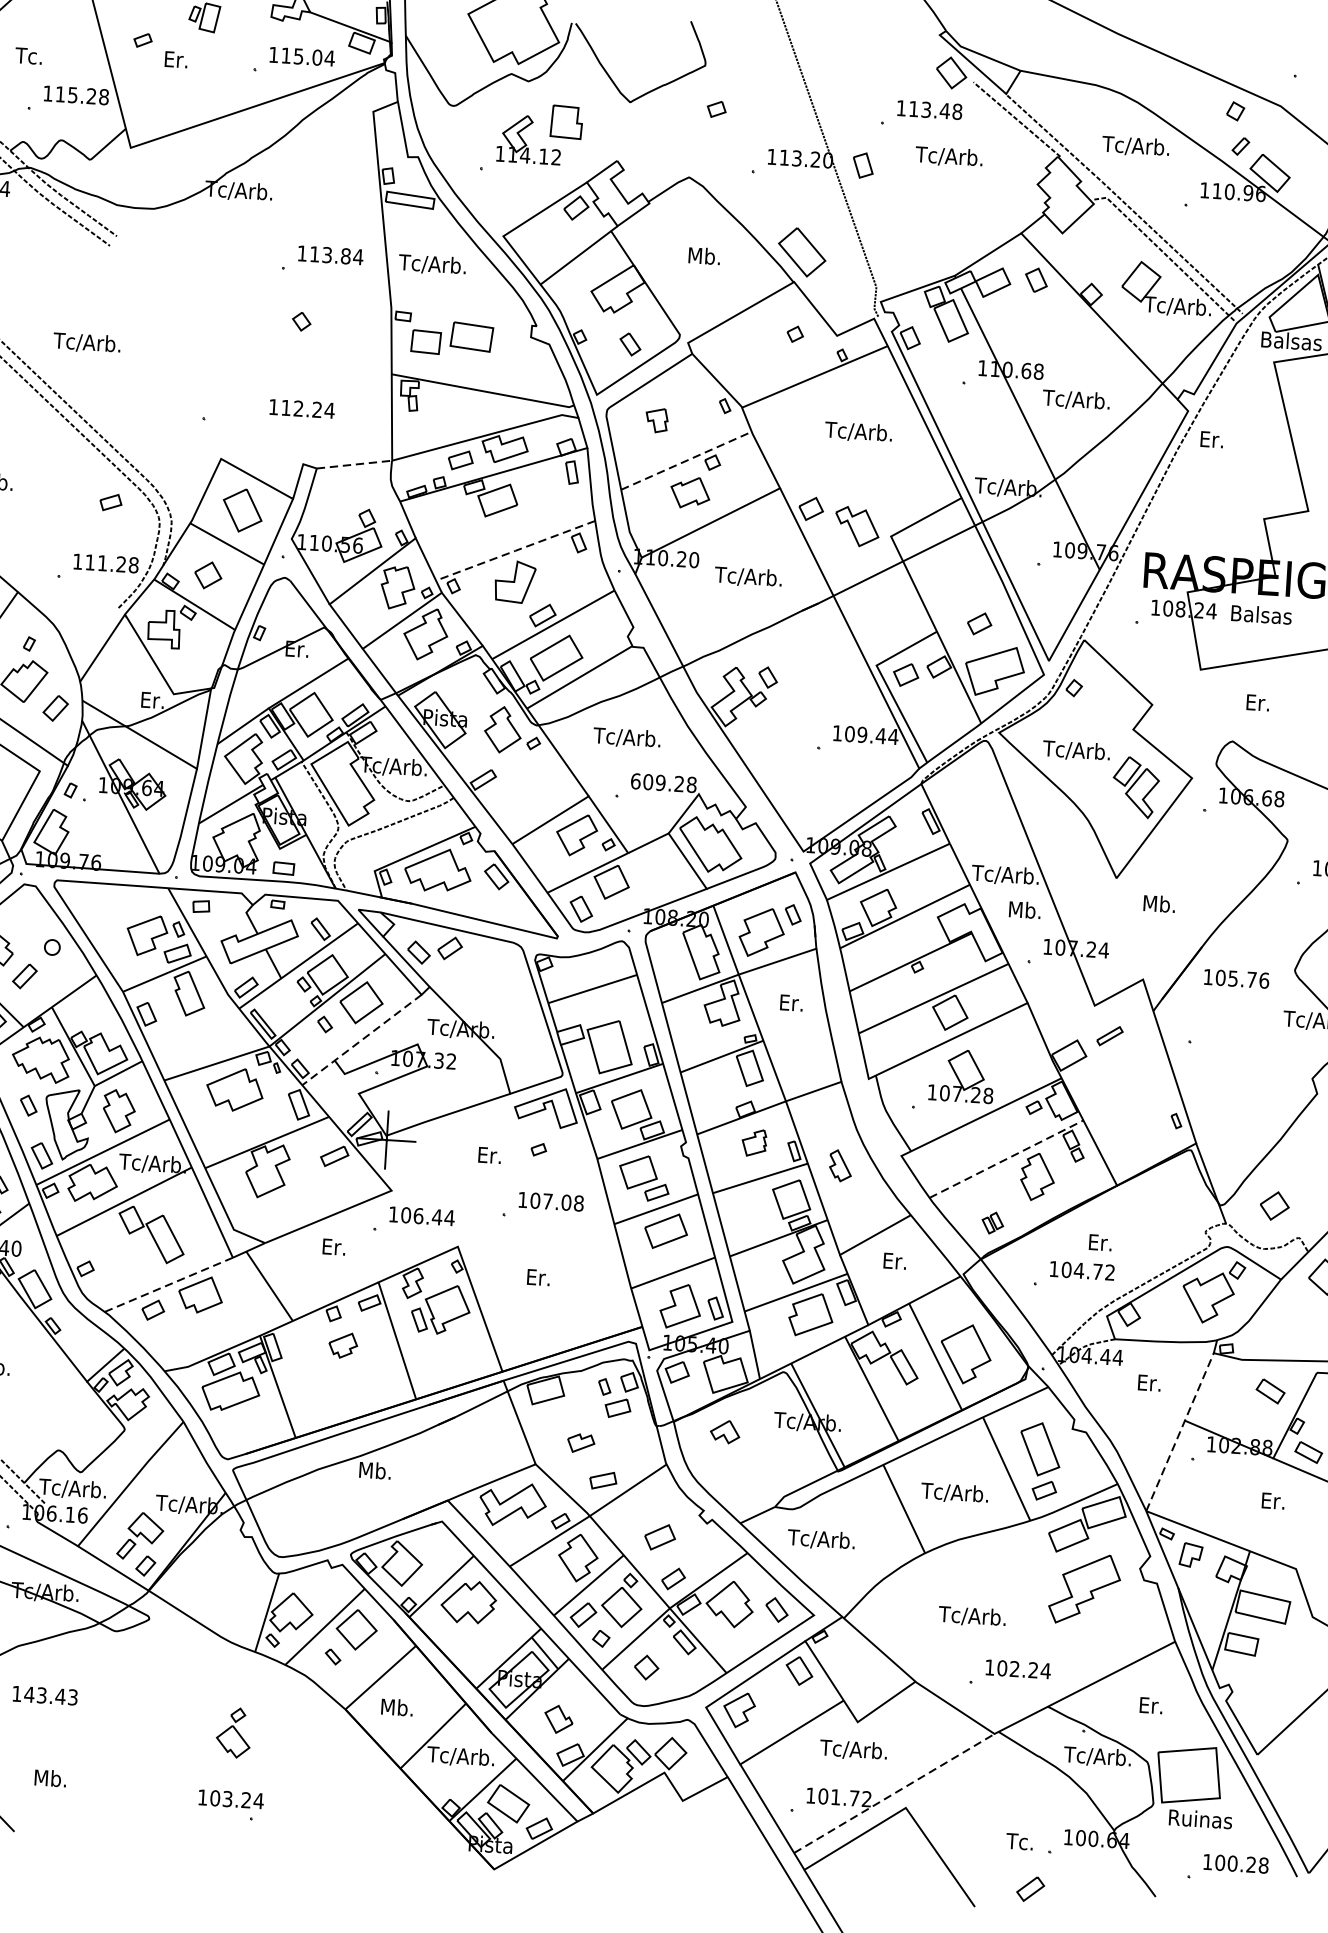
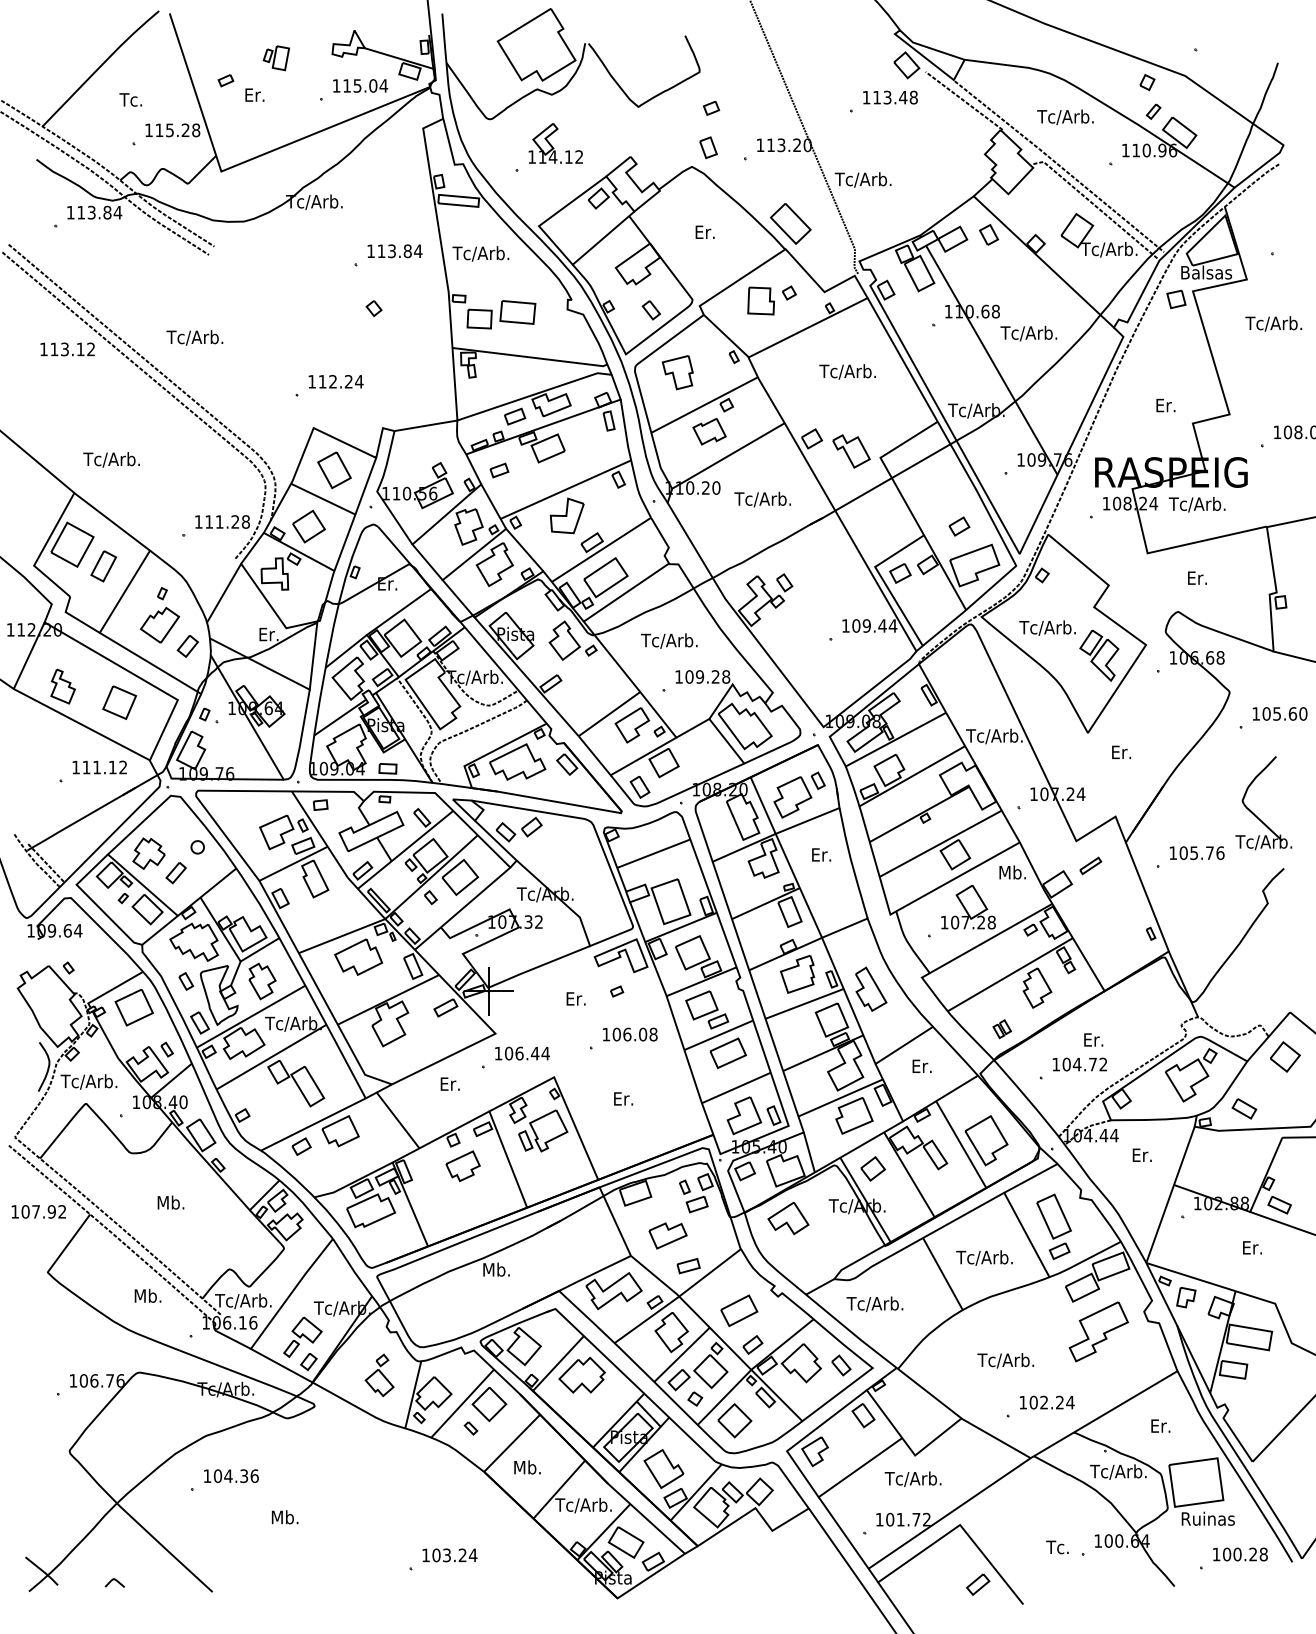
part: (565, 121) -> (760, 300), moved
text: (948, 156) -> (862, 179), moved
part: (863, 165) -> (708, 147), moved
text: (705, 256) -> (709, 232), Mb. -> Er.
part: (1253, 370) -> (1176, 299), added
text: (301, 408) -> (335, 381), moved
part: (656, 420) -> (677, 372), size x1.67
text: (1211, 439) -> (1165, 405), moved
line: (687, 460) -> (705, 404), dashed -> solid
line: (353, 464) -> (425, 425), dashed -> solid
part: (111, 502) -> (499, 470), moved
line: (515, 550) -> (565, 489), dashed -> solid
part: (207, 575) -> (308, 526), size x1.43
text: (1262, 615) -> (1196, 504), Balsas -> Tc/Arb.
text: (636, 780) -> (679, 676), 609.28 -> 109.28
text: (1159, 904) -> (1125, 752), Mb. -> Er.
text: (1024, 910) -> (1012, 872), moved
text: (1235, 978) -> (1196, 852), moved
line: (361, 1039) -> (462, 908), dashed -> solid
part: (754, 1143) -> (797, 974), size x1.67
line: (1006, 1158) -> (1010, 974), dashed -> solid
part: (840, 1165) -> (871, 988), size x1.67
text: (548, 1201) -> (627, 1034), 107.08 -> 106.08
part: (1275, 1205) -> (873, 1168), moved
line: (168, 1284) -> (313, 1124), dashed -> solid
part: (342, 1345) -> (462, 1166), size x1.43
part: (1270, 1391) -> (1244, 1108), moved
part: (725, 1431) -> (788, 1218), size x1.67
line: (1180, 1431) -> (1170, 1194), dashed -> solid
part: (580, 1442) -> (667, 1235), size x1.67
part: (660, 1537) -> (739, 1310), size x1.43
part: (646, 1667) -> (734, 1420), size x1.67
text: (50, 1696) -> (235, 1476), 143.43 -> 104.36
part: (558, 1718) -> (663, 1468), size x1.67
part: (233, 1732) -> (379, 1375), moved
text: (49, 1778) -> (284, 1517), moved
line: (895, 1793) -> (950, 1513), dashed -> solid
text: (230, 1799) -> (449, 1555), moved
part: (1031, 1889) -> (978, 1584), moved

